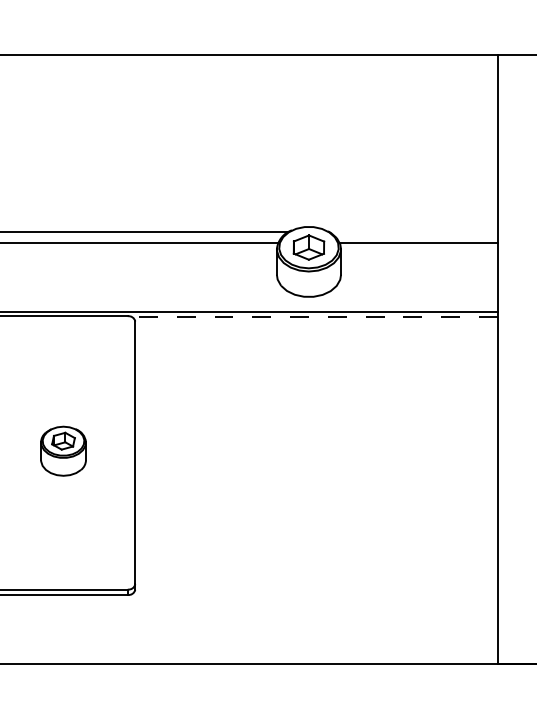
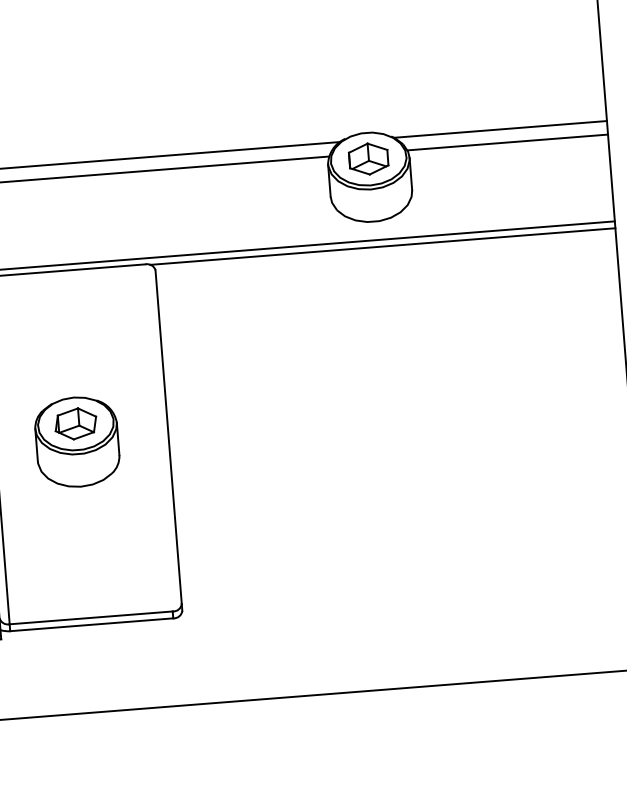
line: (413, 232) -> (499, 129), added
line: (314, 316) -> (382, 246), dashed -> solid
part: (63, 451) -> (77, 442), size x1.43

